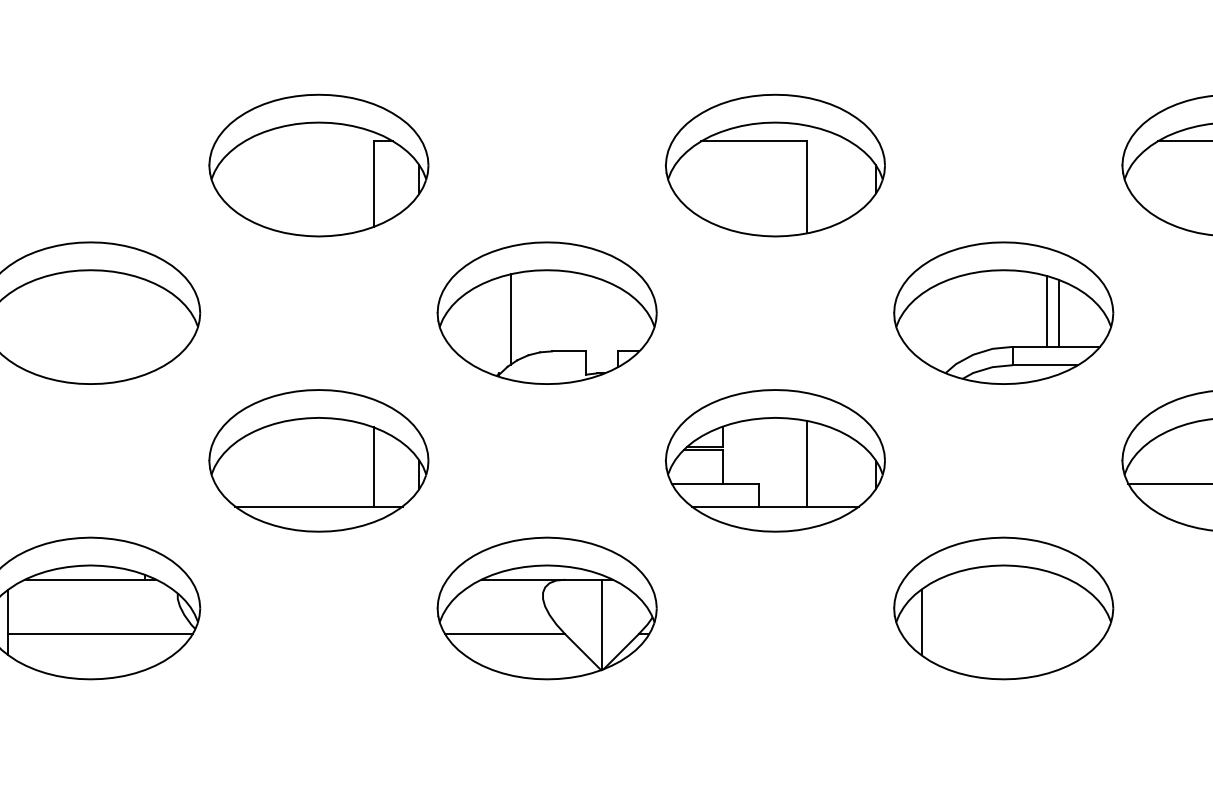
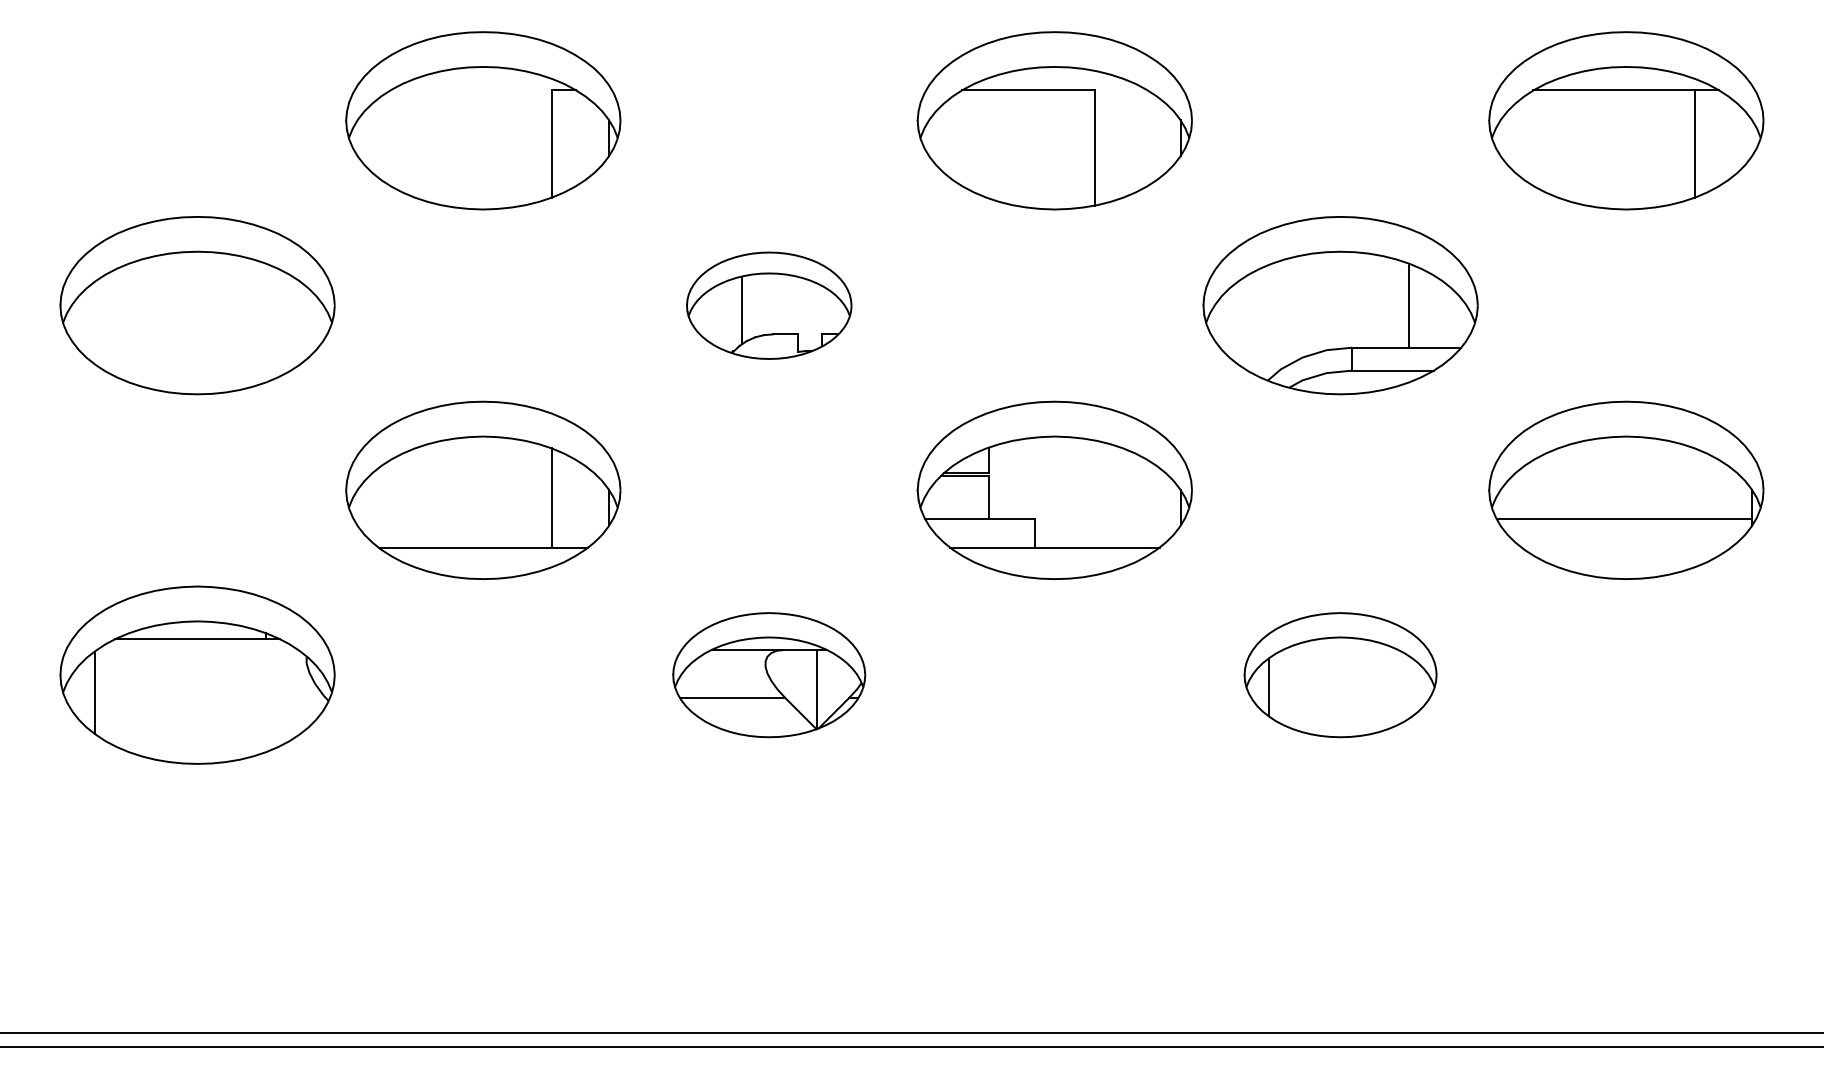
line: (1046, 311) -> (1394, 303), removed
part: (547, 313) -> (769, 305), size x0.6
line: (807, 463) -> (1094, 493), removed
part: (547, 607) -> (769, 674), size x0.7
part: (1003, 607) -> (1340, 674), size x0.7
line: (100, 634) -> (209, 707), removed

